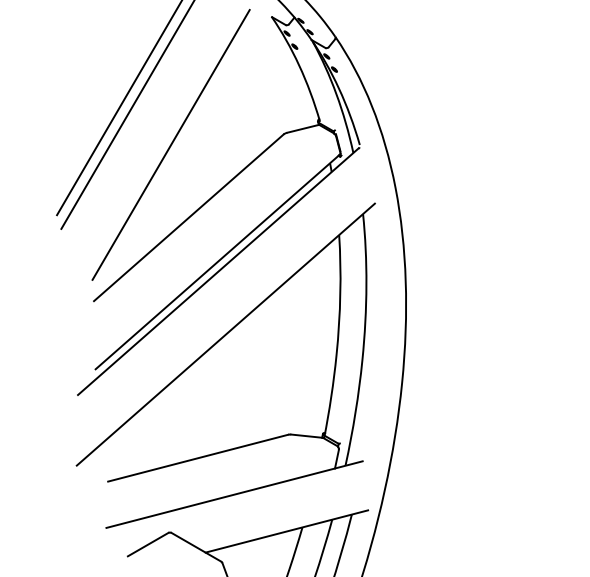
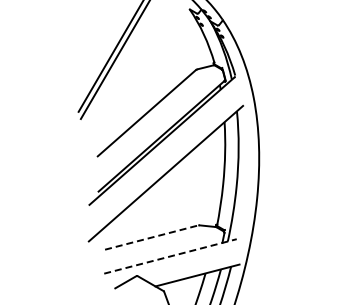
line: (170, 144) -> (137, 75), removed
line: (199, 458) -> (152, 237), solid -> dashed
line: (234, 494) -> (170, 256), solid -> dashed

